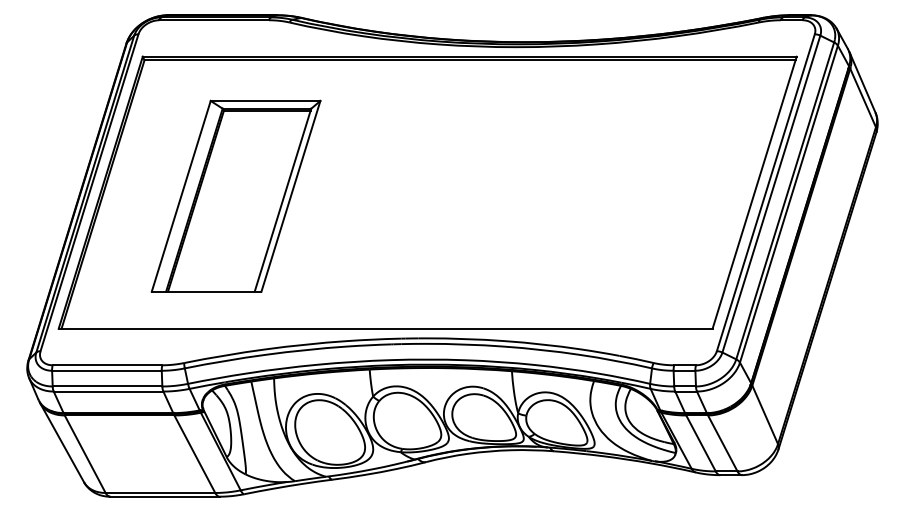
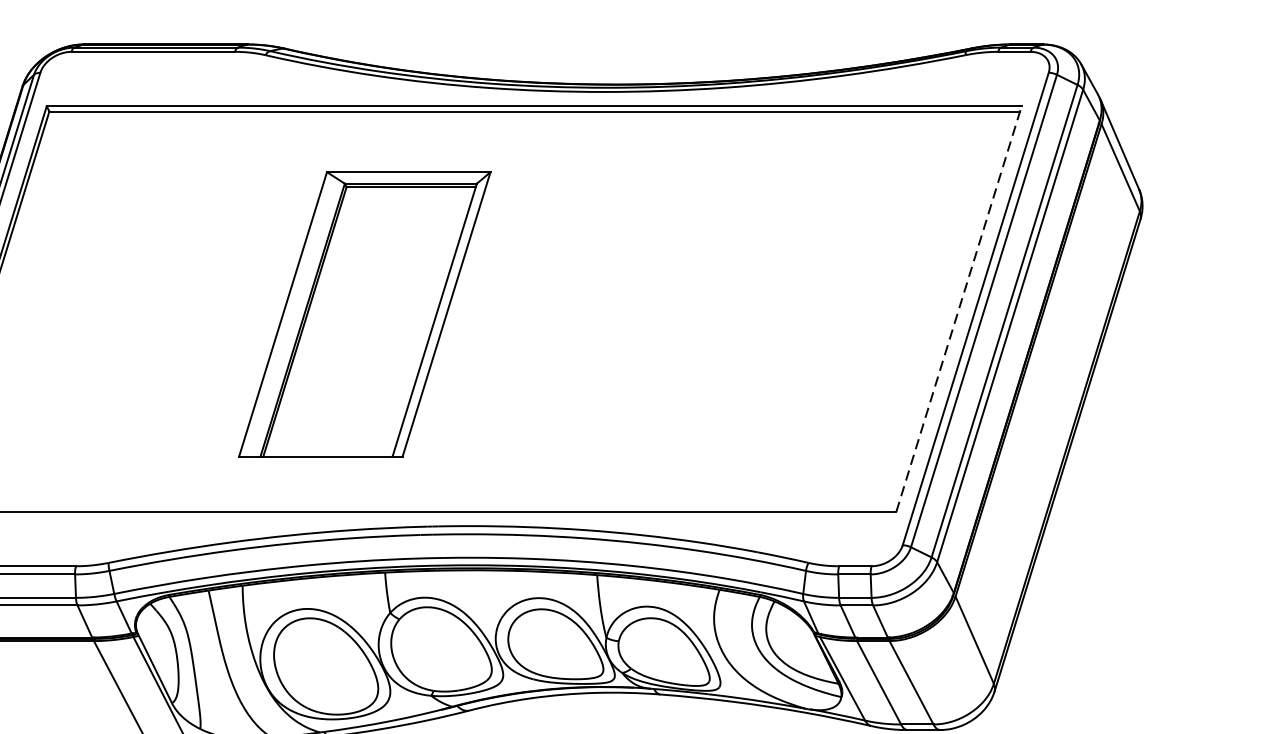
line: (754, 192) -> (958, 308), solid -> dashed
part: (235, 195) -> (363, 313), moved

